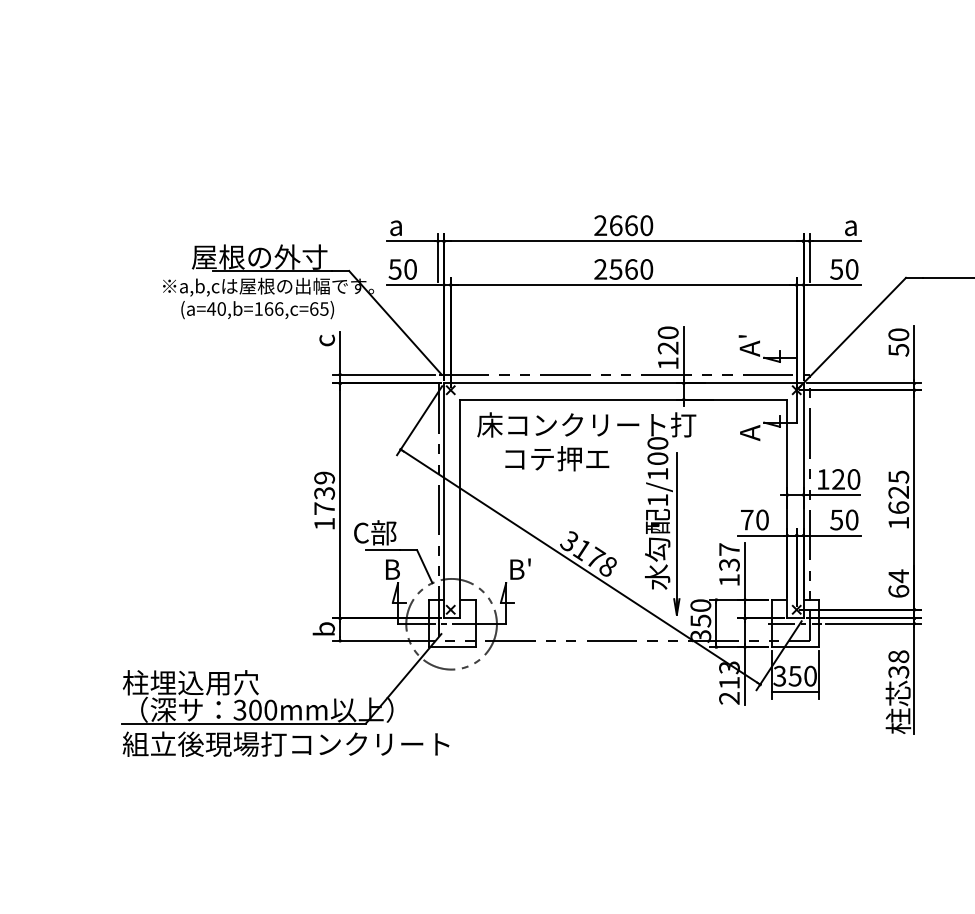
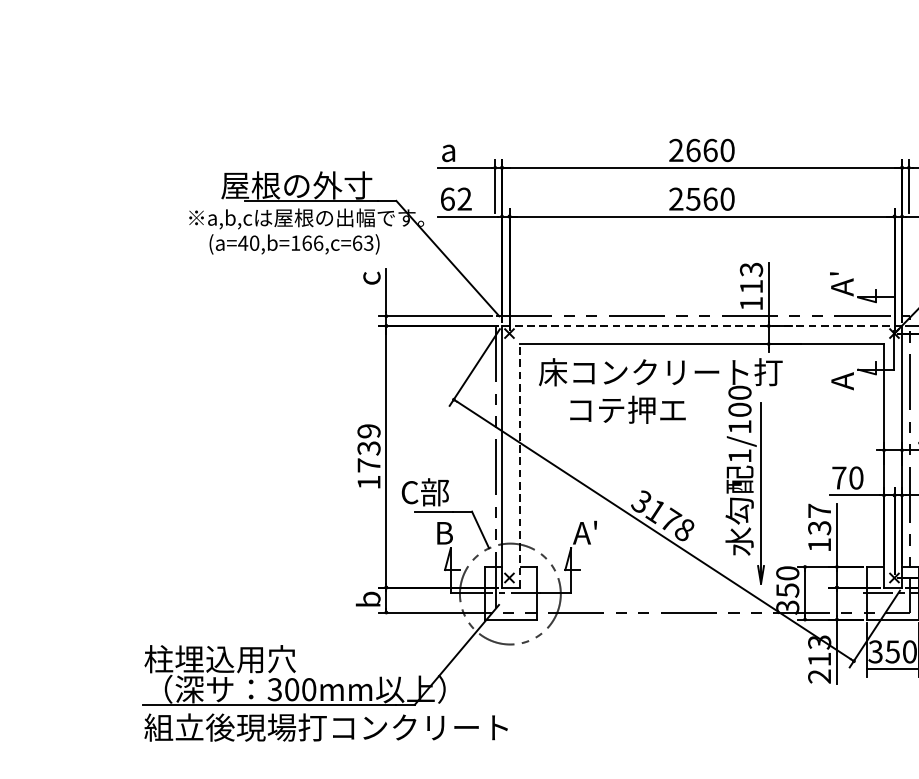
text: (402, 269) -> (455, 199), 50 -> 62
text: (324, 308) -> (368, 242), (a=40,b=166,c=65) -> (a=40,b=166,c=63)
text: (667, 340) -> (750, 278), 120 -> 113
line: (623, 383) -> (701, 326), solid -> dashed
line: (460, 508) -> (520, 465), solid -> dashed
text: (518, 568) -> (584, 532), B' -> A'

